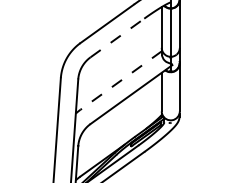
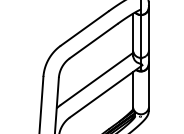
line: (117, 37) -> (93, 40), dashed -> solid
line: (120, 80) -> (96, 78), dashed -> solid

